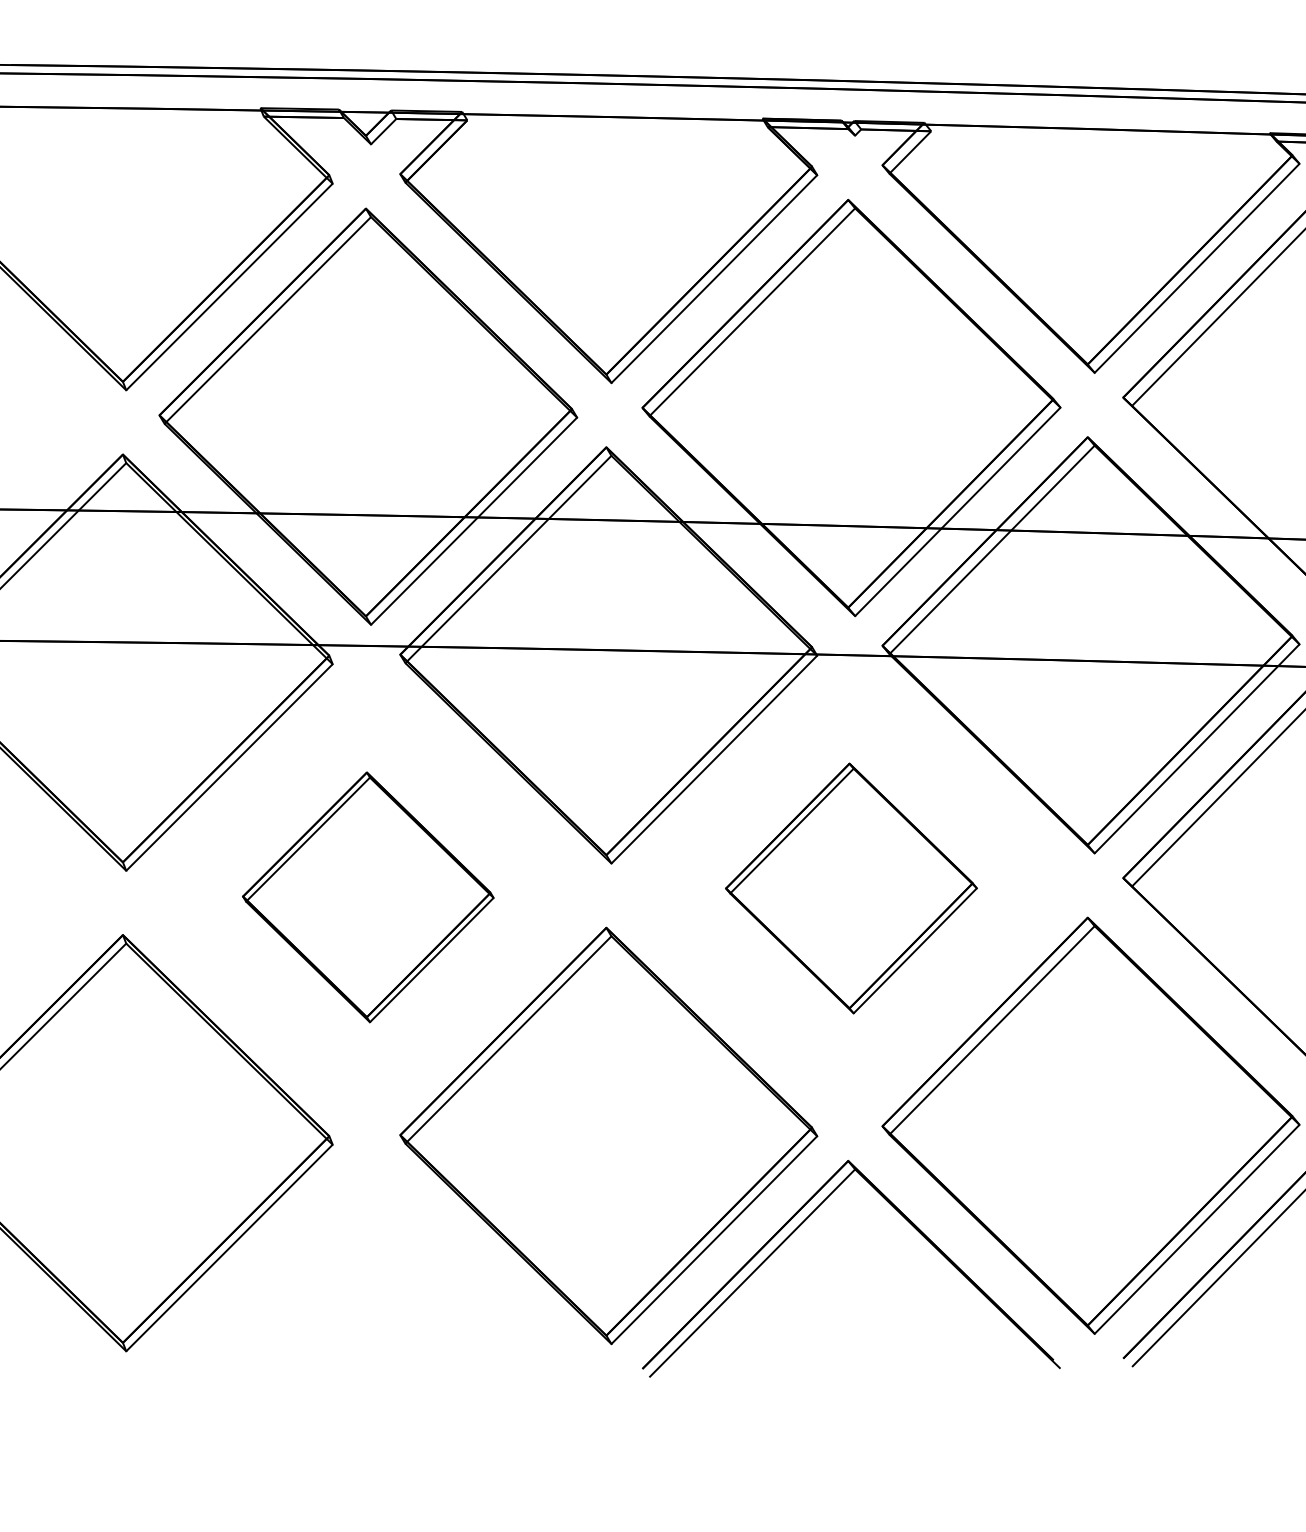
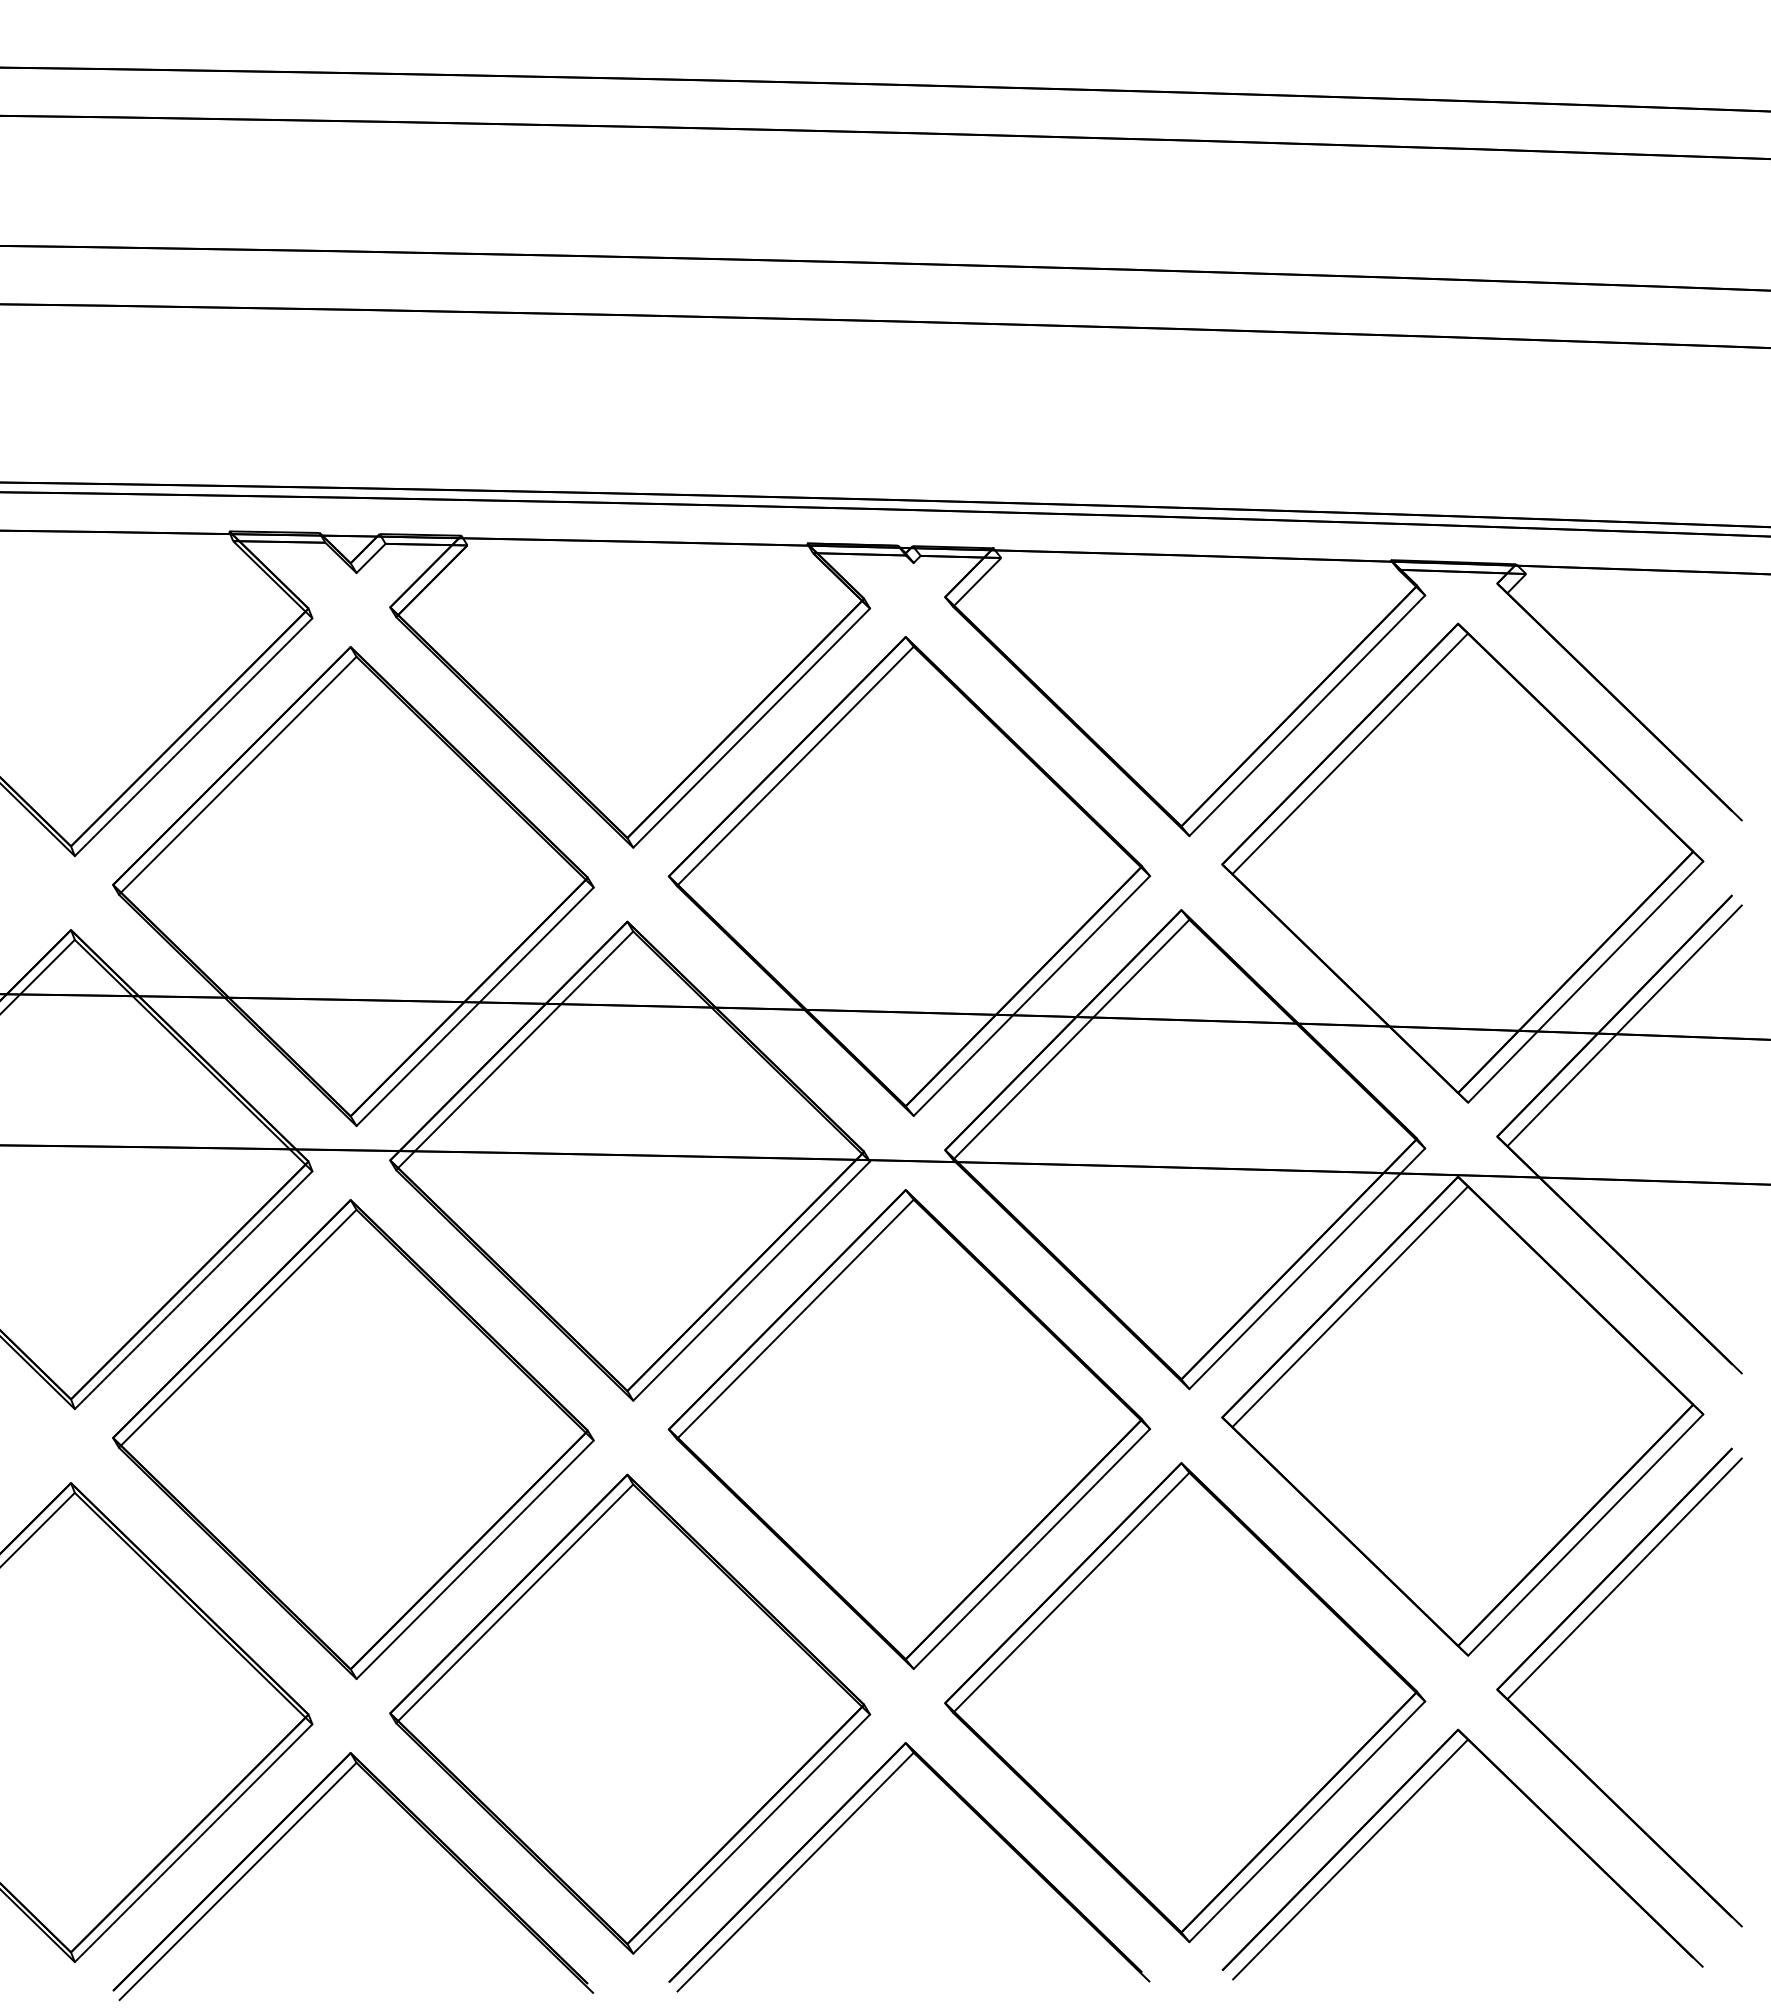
part: (851, 888) -> (909, 1429), size x1.67
part: (368, 897) -> (353, 1439), size x1.67
part: (321, 1229) -> (299, 1821), added

